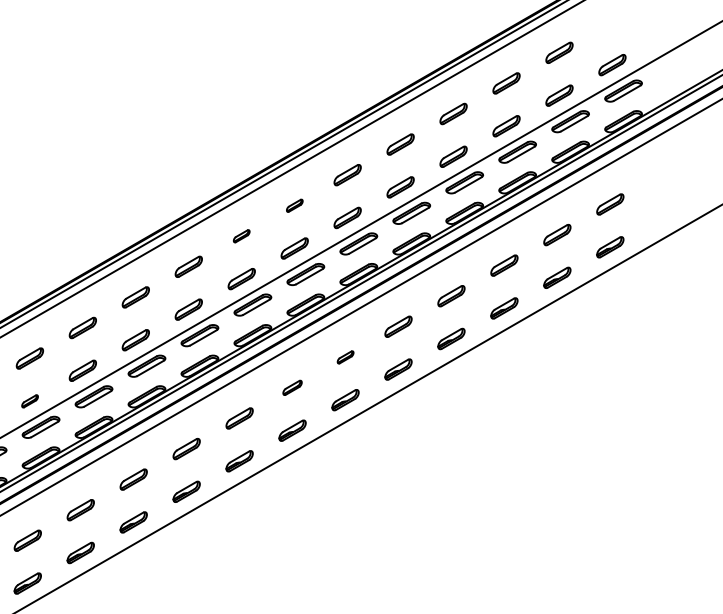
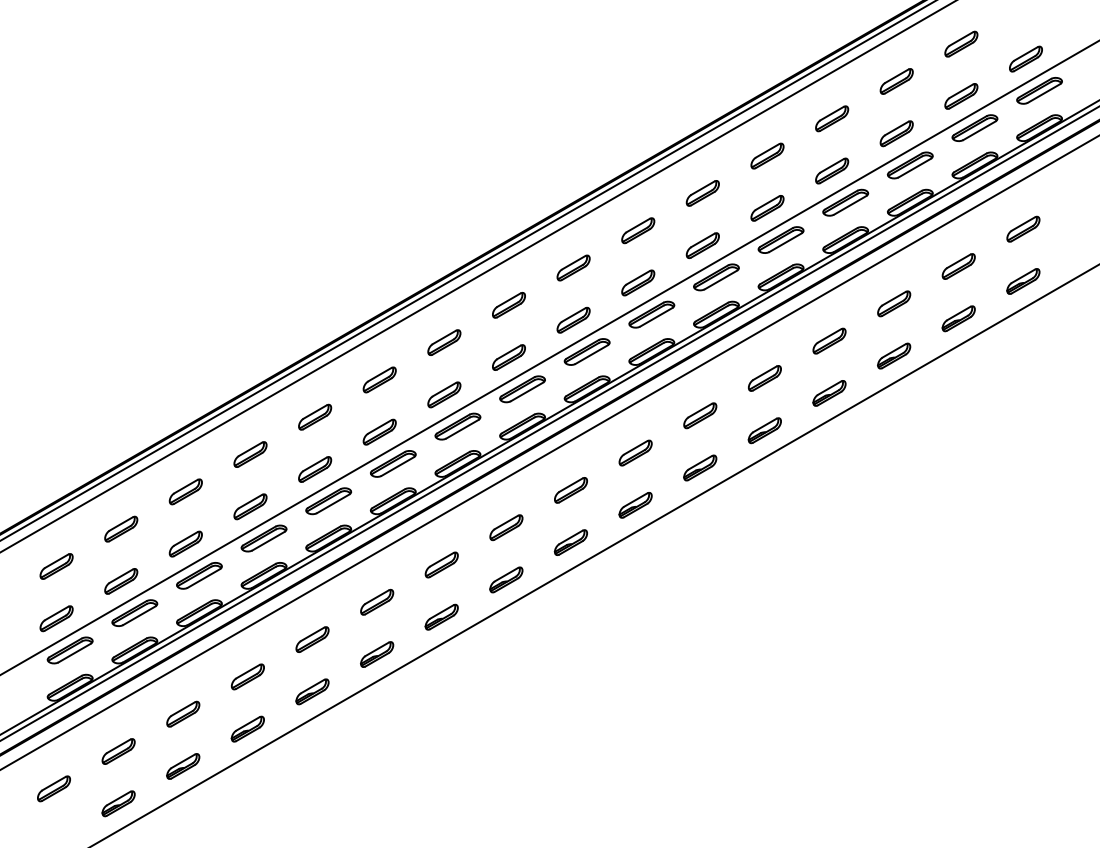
part: (294, 205) -> (638, 230), size x1.67
part: (241, 235) -> (573, 267), size x1.67
part: (345, 357) -> (700, 415), size x1.67
part: (292, 387) -> (635, 452), size x1.43
part: (30, 401) -> (315, 469), size x1.67

